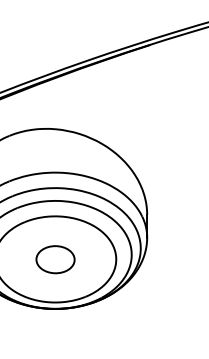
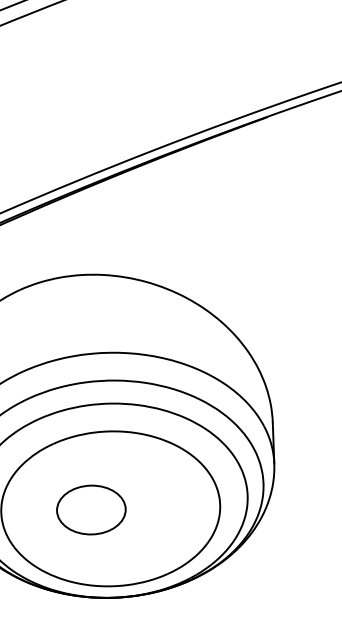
part: (55, 259) -> (91, 509), moved

